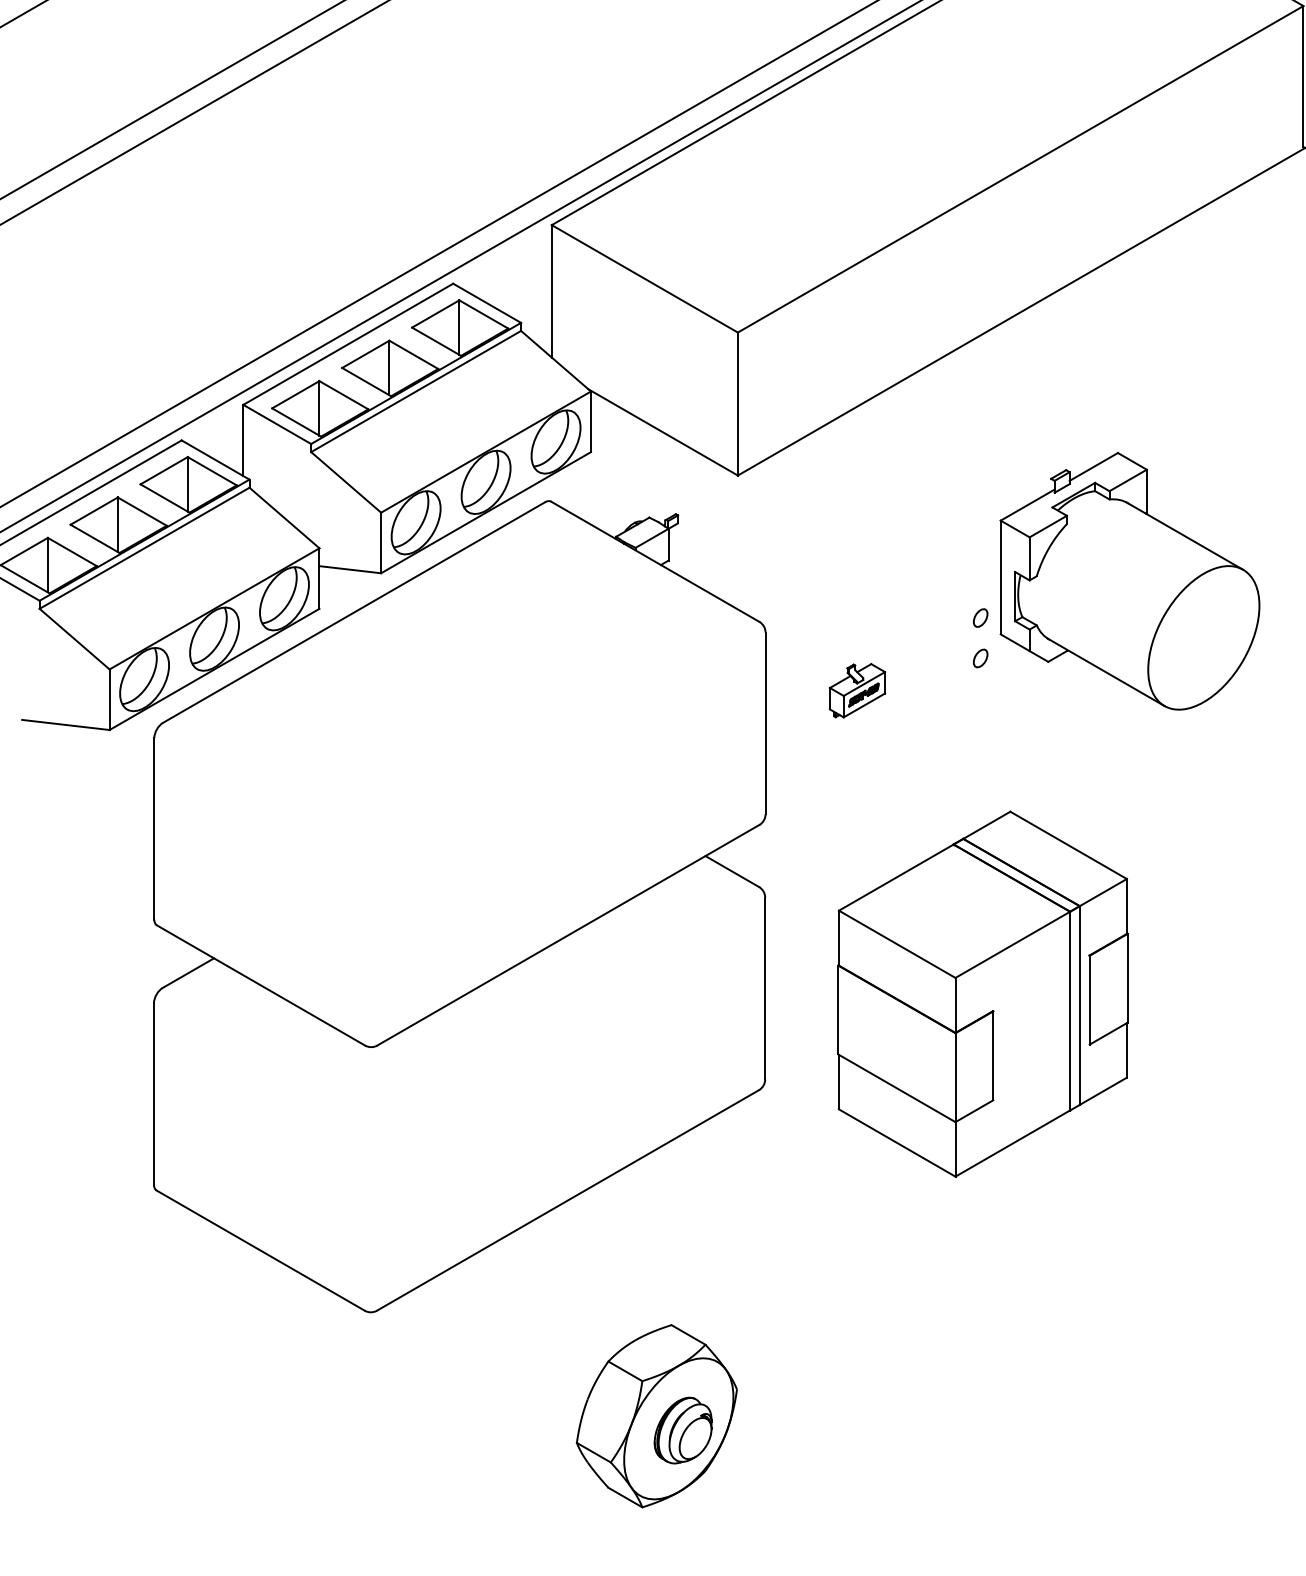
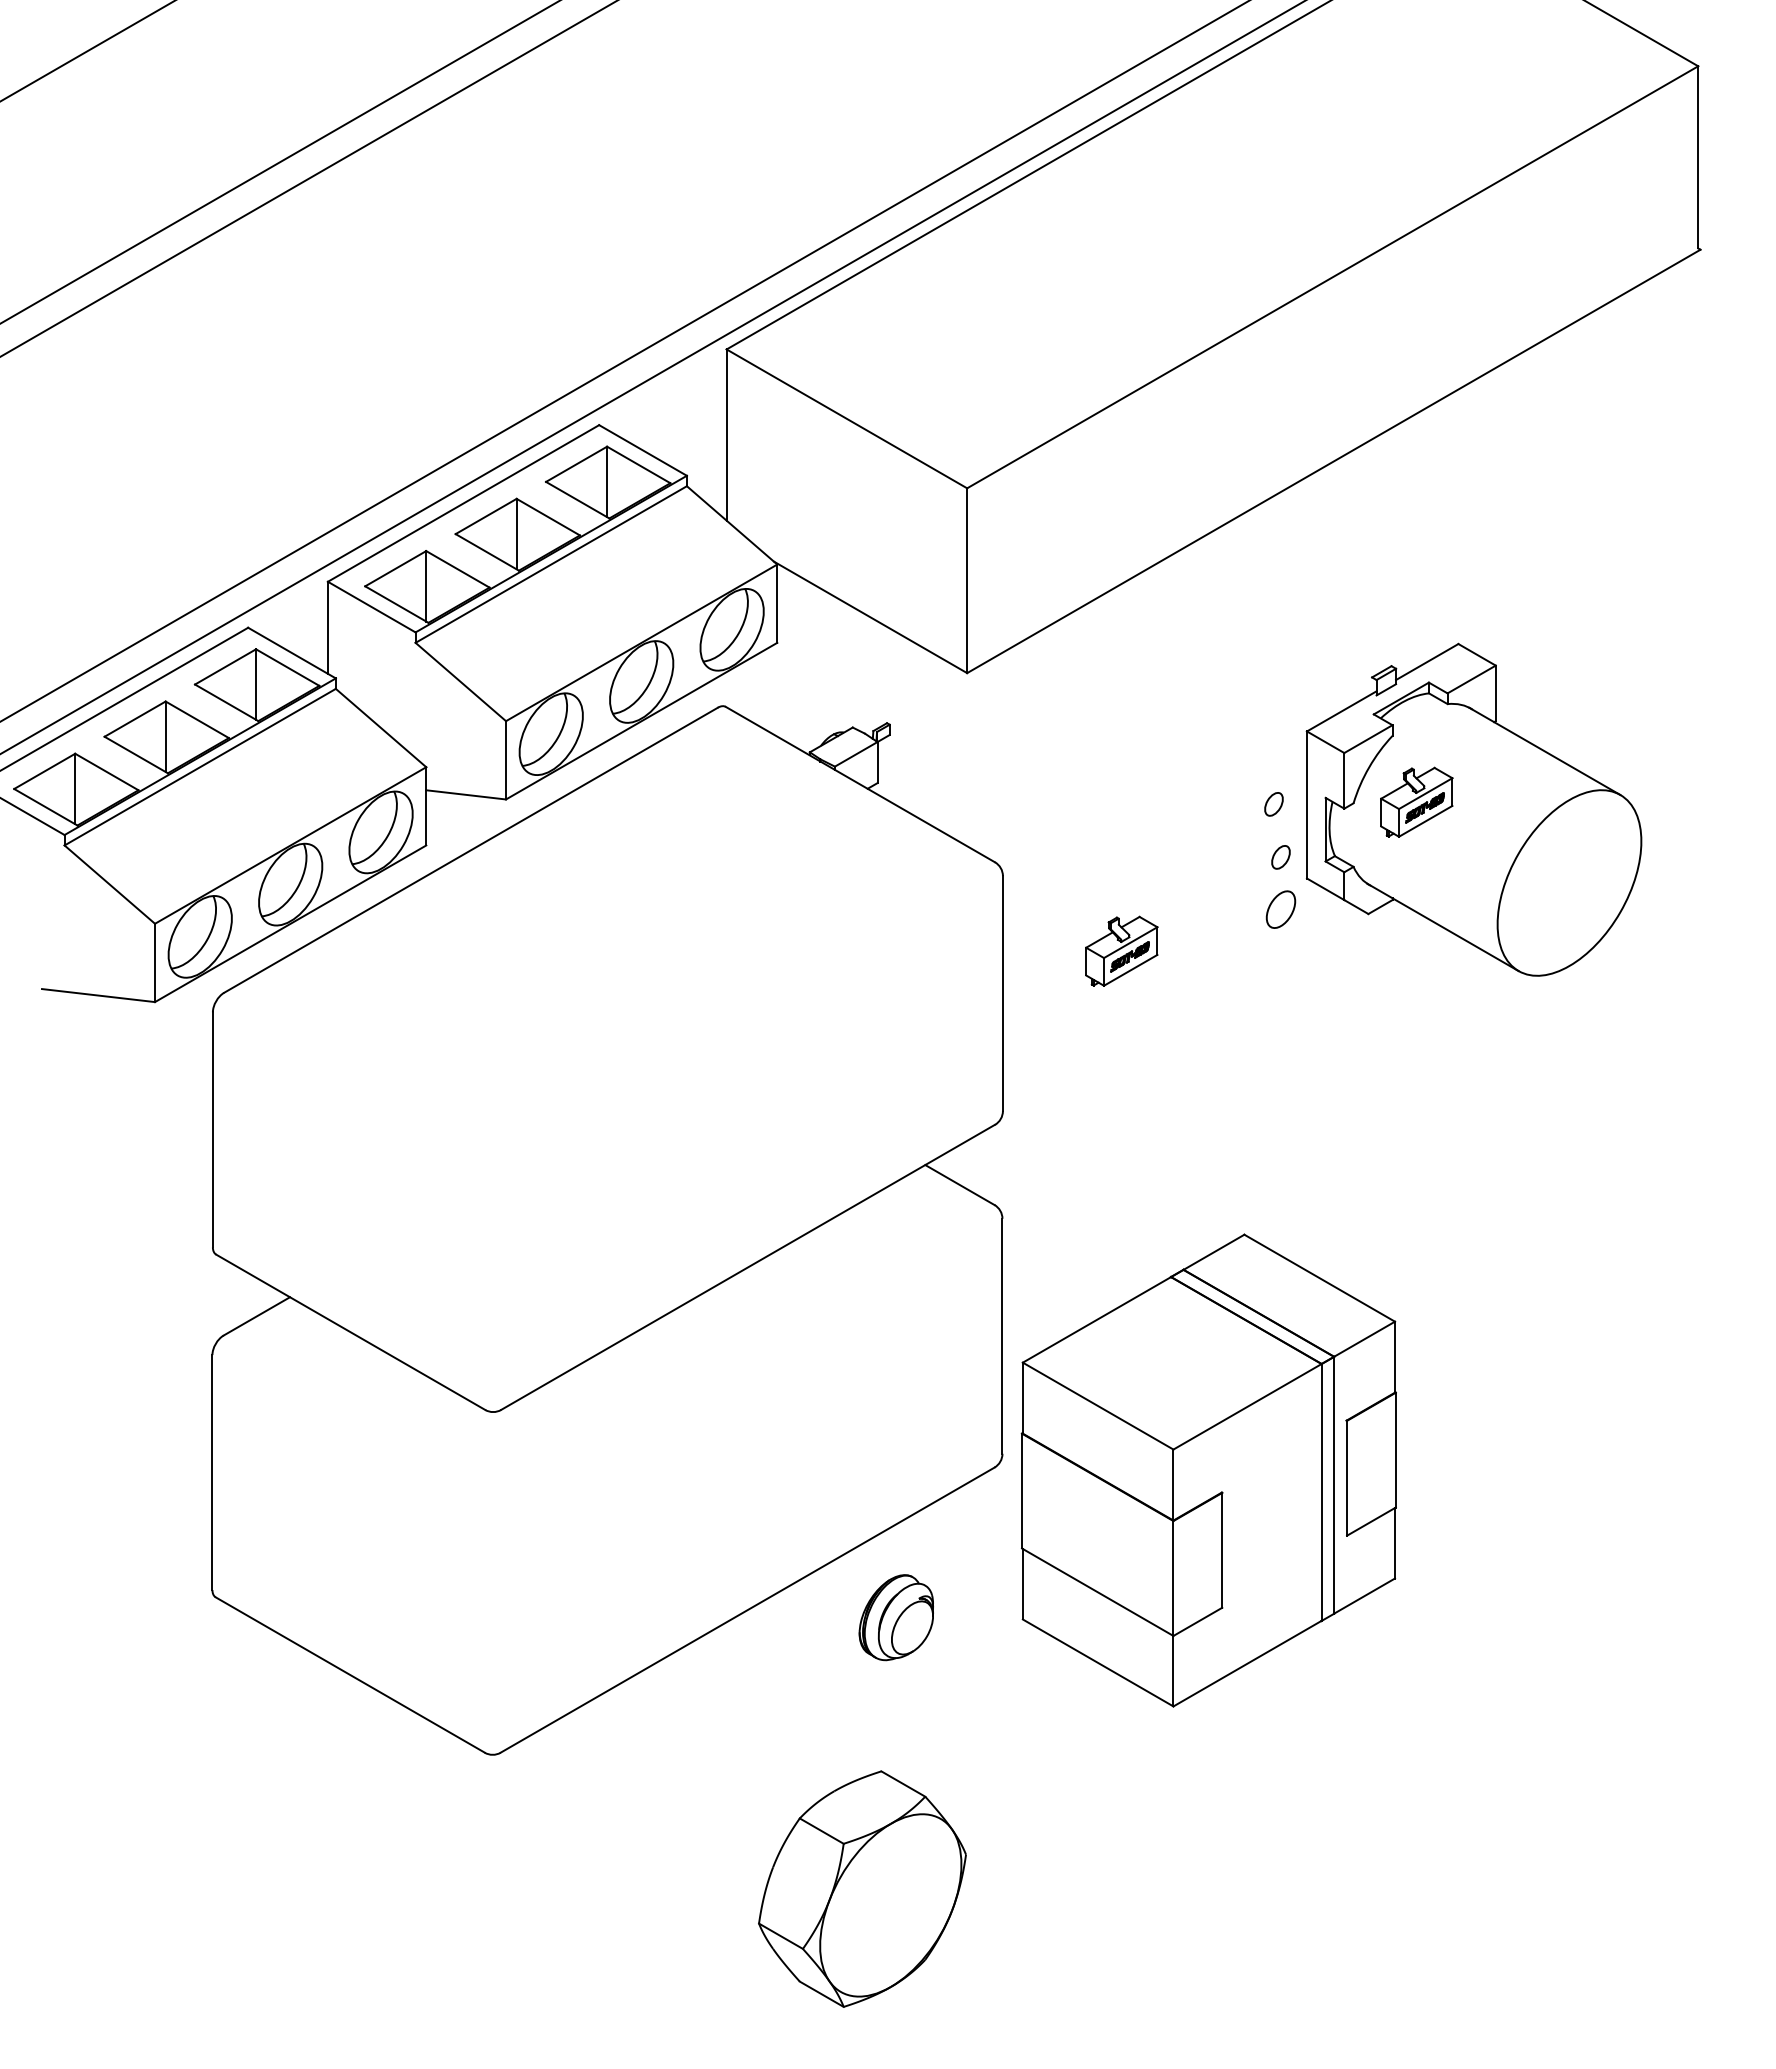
part: (1085, 574) -> (1416, 801), added
part: (974, 577) -> (1273, 804), added
part: (980, 658) -> (1280, 909), size x1.6
part: (982, 994) -> (1208, 1470), moved
part: (682, 1430) -> (895, 1617), moved

